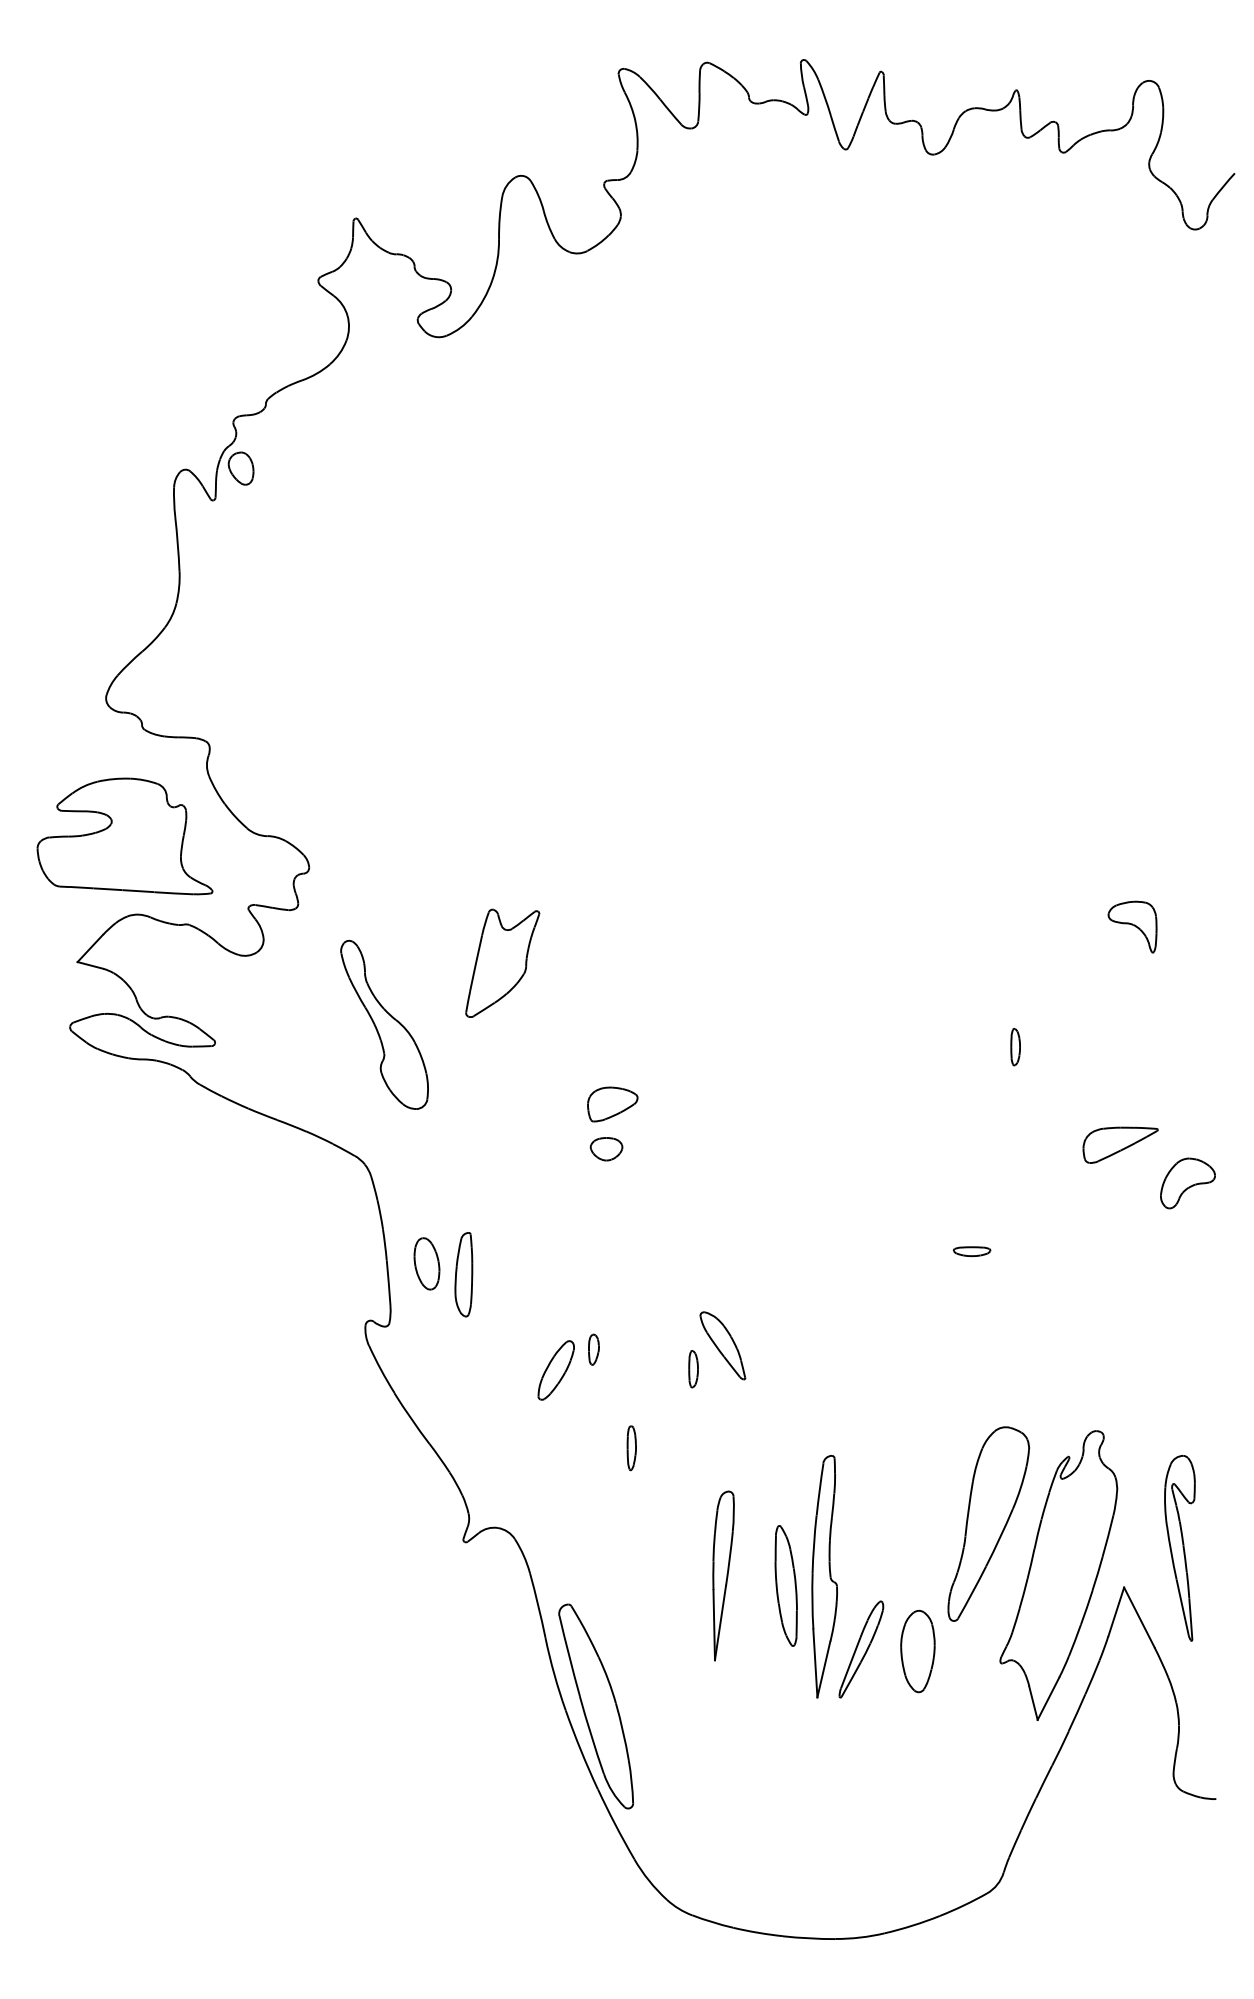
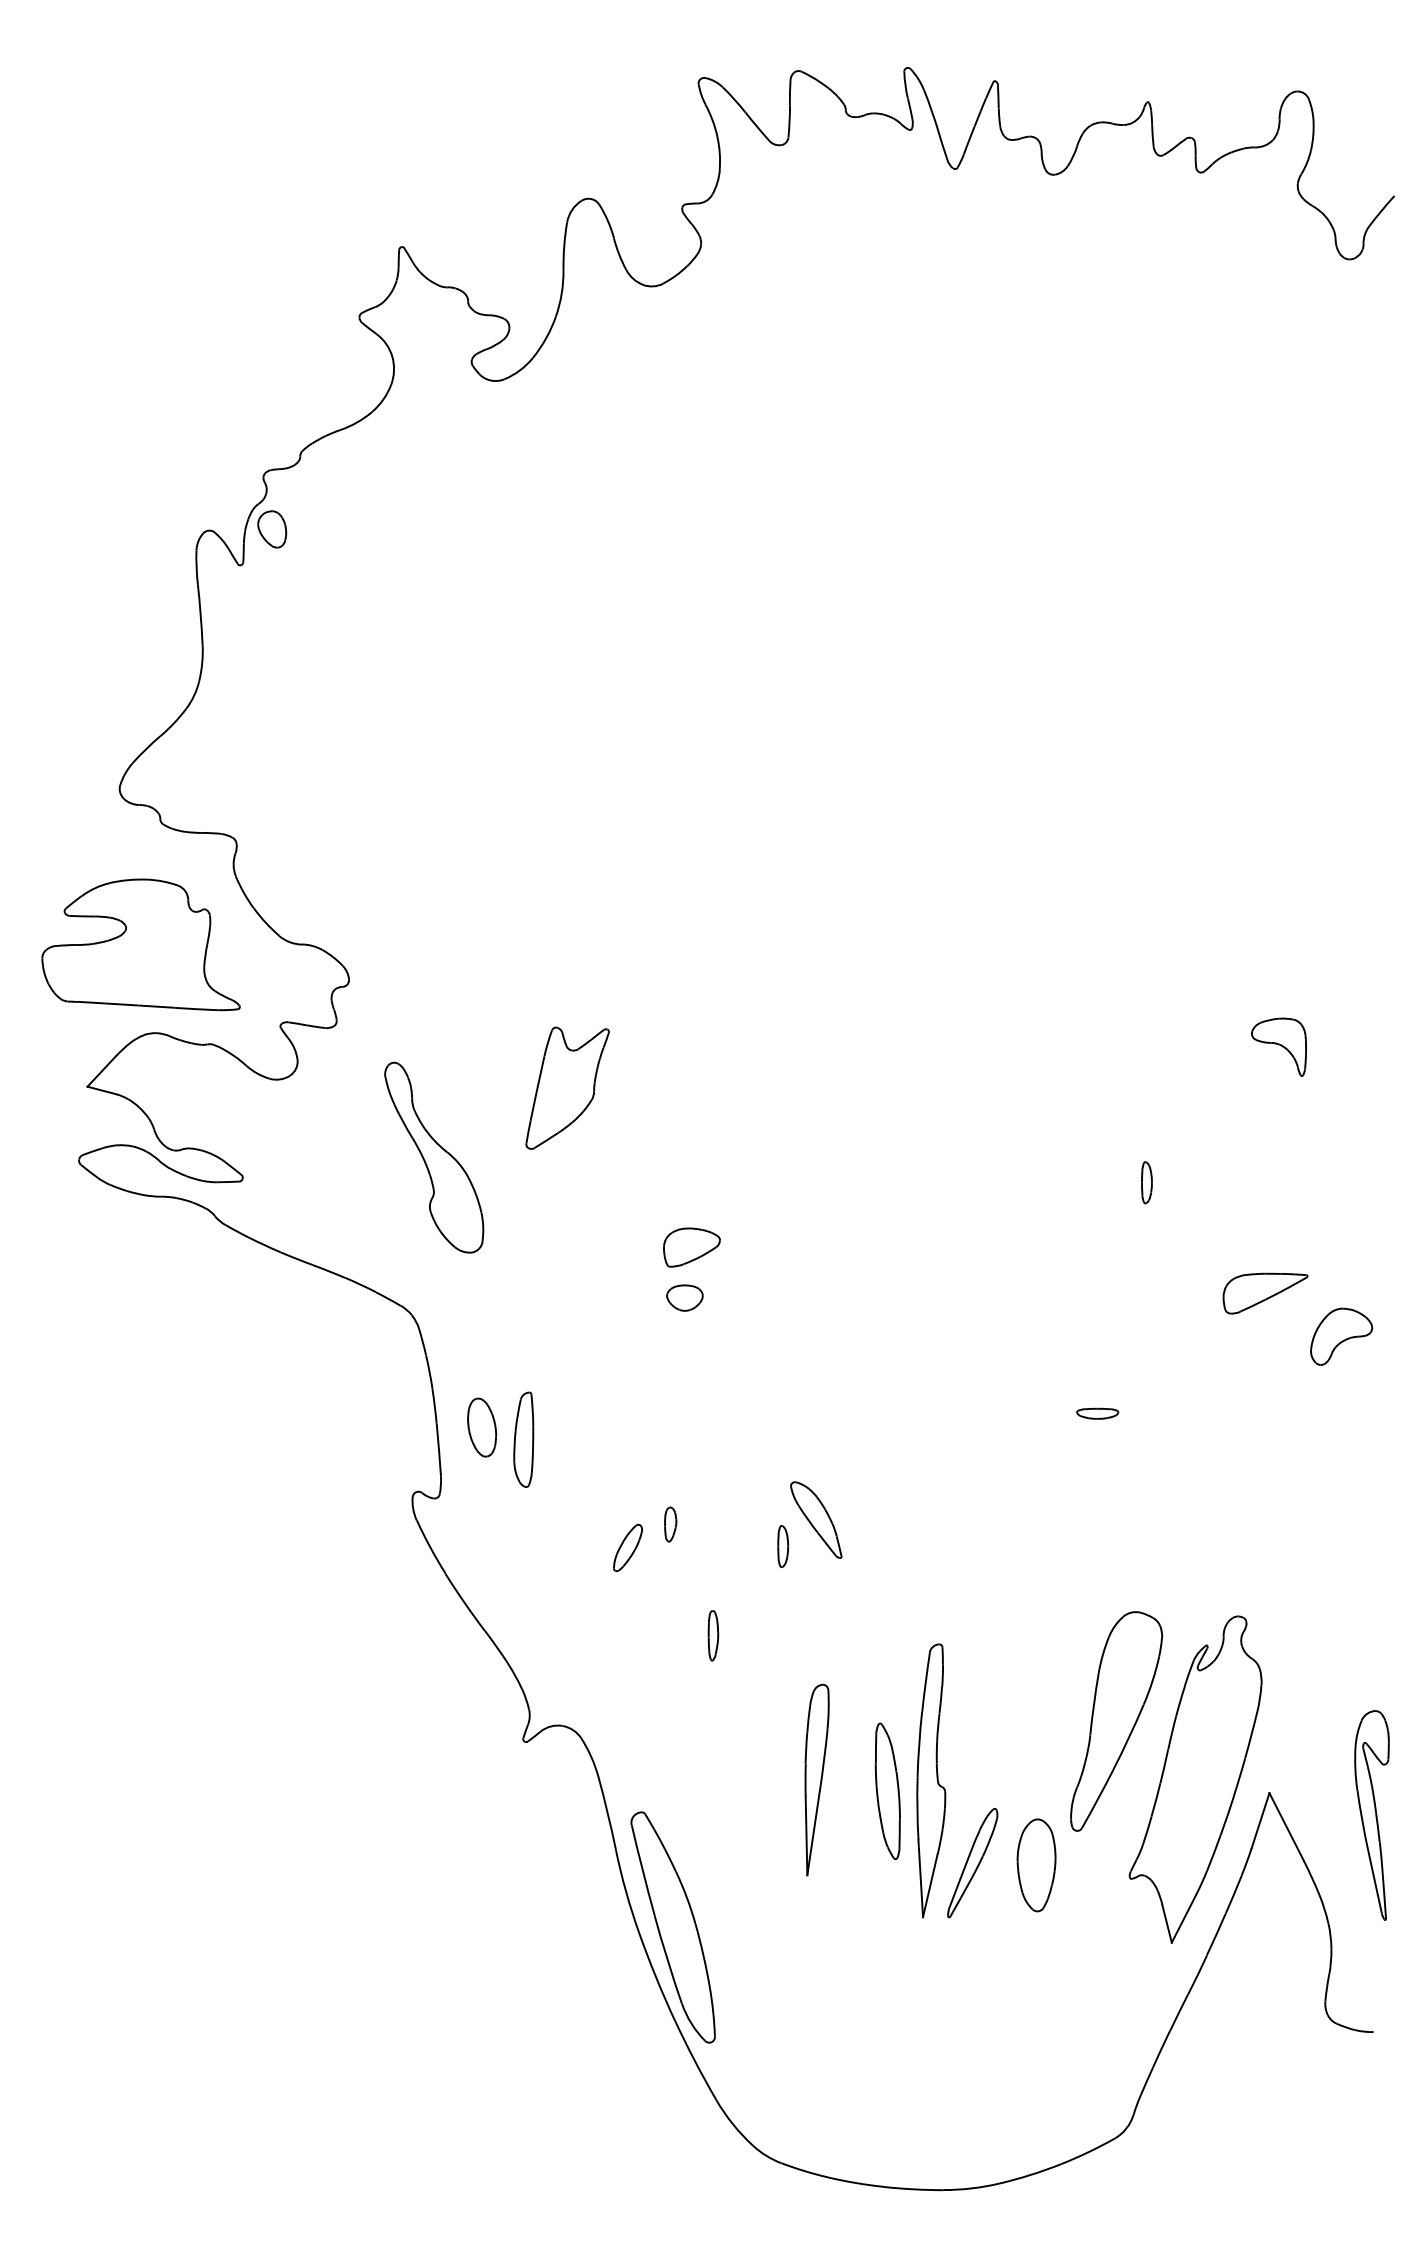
part: (555, 1370) -> (627, 1548), size x0.7
part: (1179, 1548) -> (1371, 1815), moved

